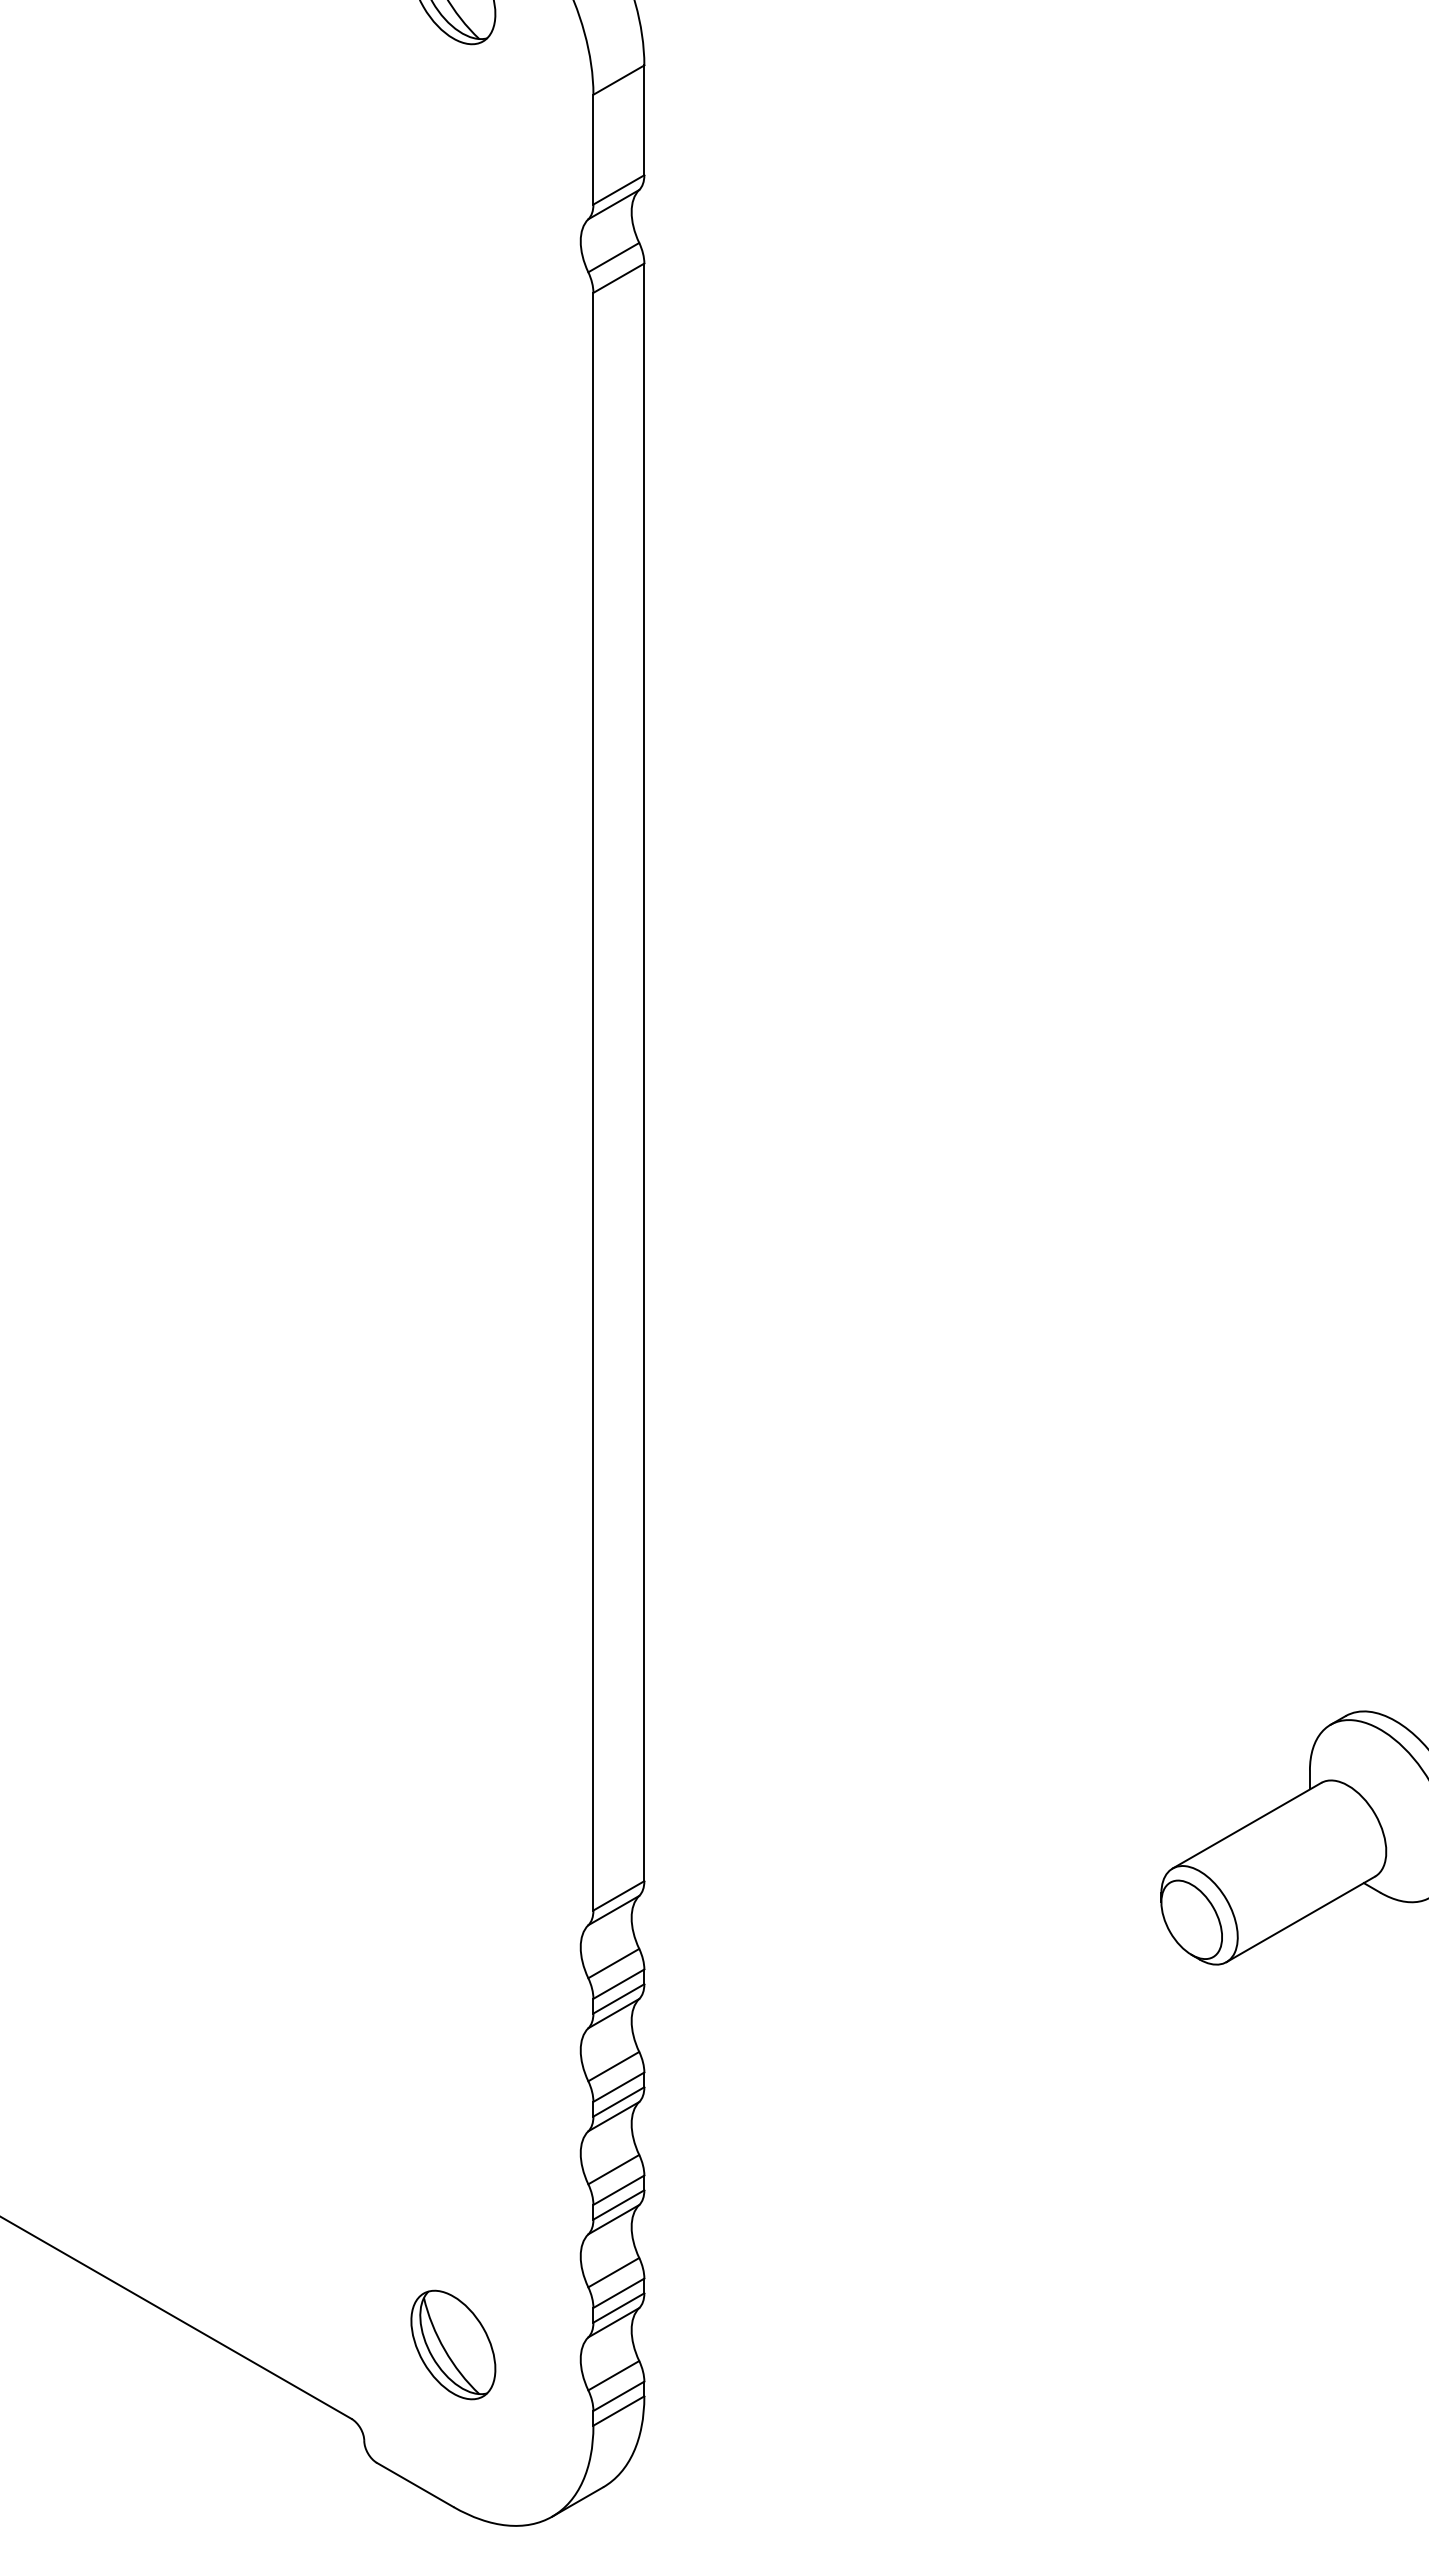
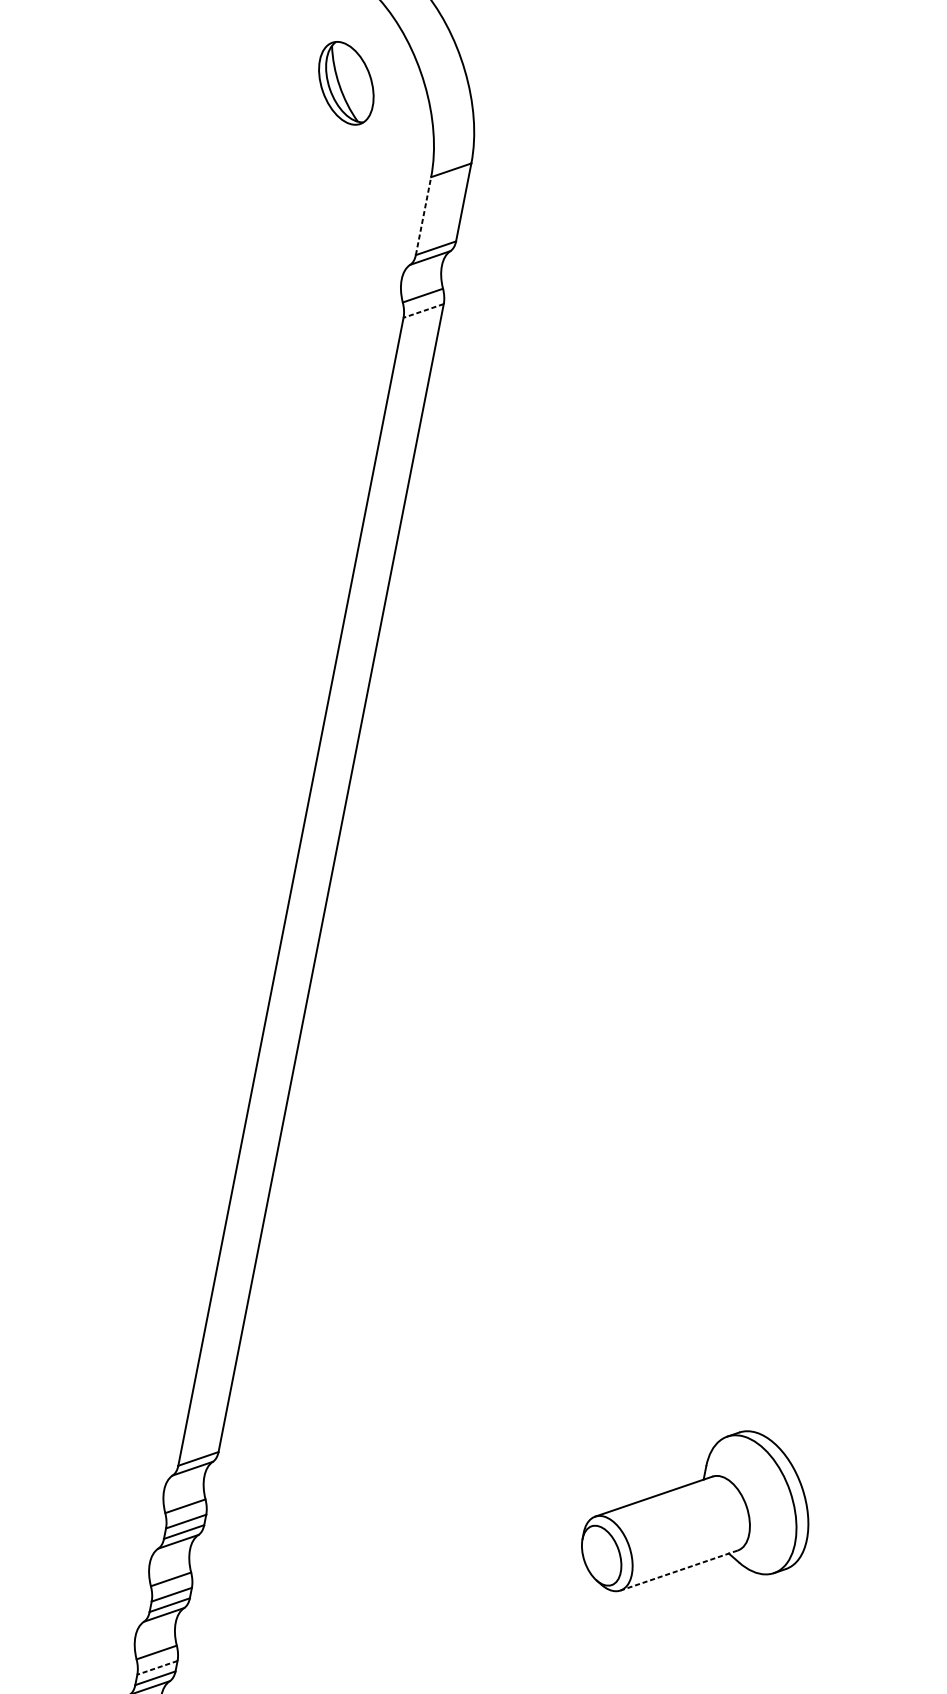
line: (593, 149) -> (423, 216), solid -> dashed
line: (618, 278) -> (423, 311), solid -> dashed
line: (1300, 1919) -> (678, 1570), solid -> dashed
line: (618, 2190) -> (157, 1667), solid -> dashed

